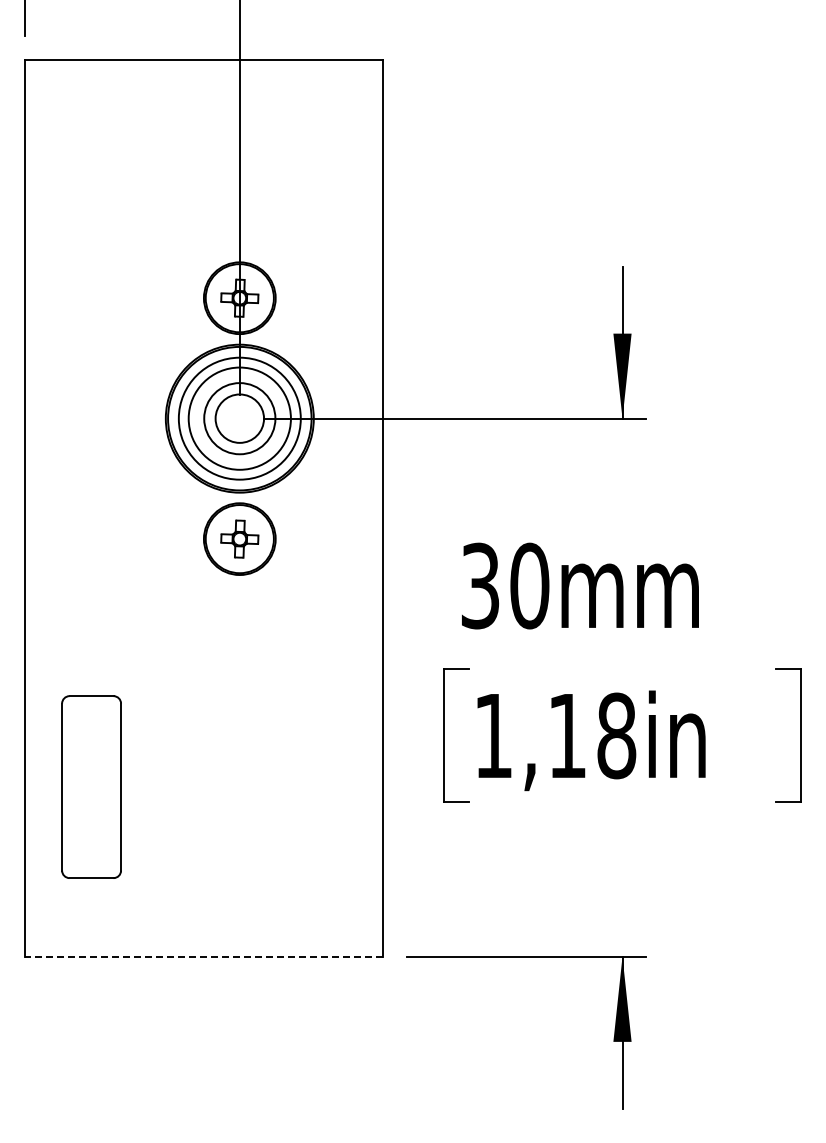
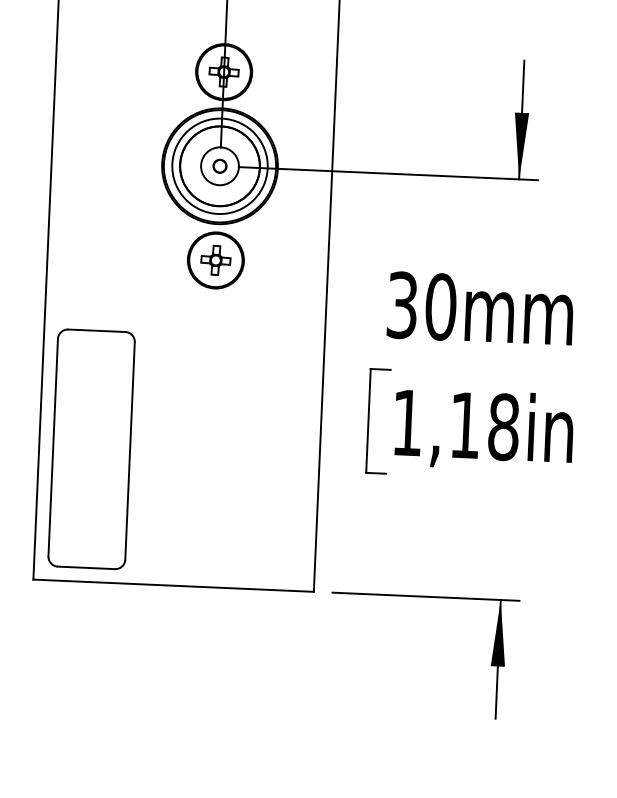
circle: (239, 418) -> (219, 166), added
circle: (239, 418) -> (219, 166), size x1.43
part: (91, 786) -> (91, 448), size x1.67
line: (203, 956) -> (173, 585), dashed -> solid

